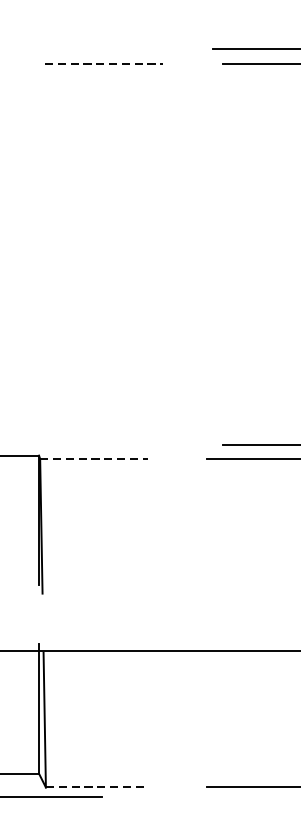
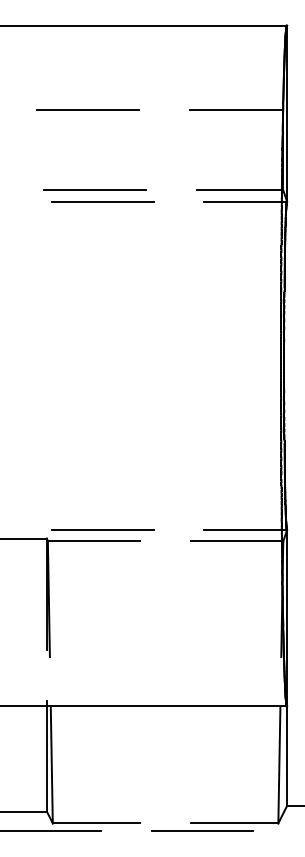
line: (94, 49) -> (94, 189), added
line: (103, 64) -> (102, 202), dashed -> solid
line: (103, 445) -> (102, 529), added
line: (94, 459) -> (94, 541), dashed -> solid
line: (96, 787) -> (96, 823), dashed -> solid
line: (220, 796) -> (202, 831), added

